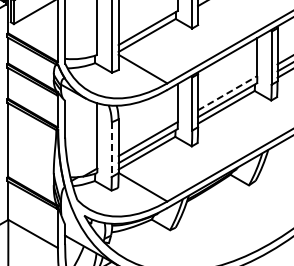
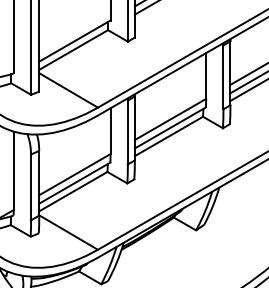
line: (228, 92) -> (171, 118), dashed -> solid
line: (111, 150) -> (30, 188), dashed -> solid

